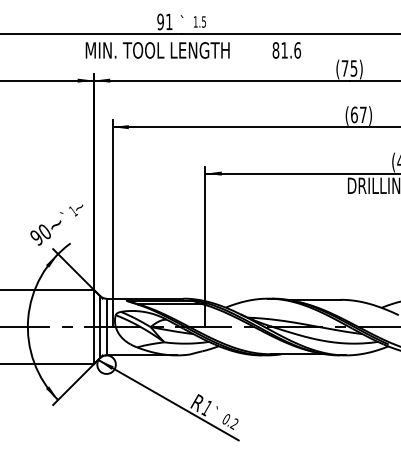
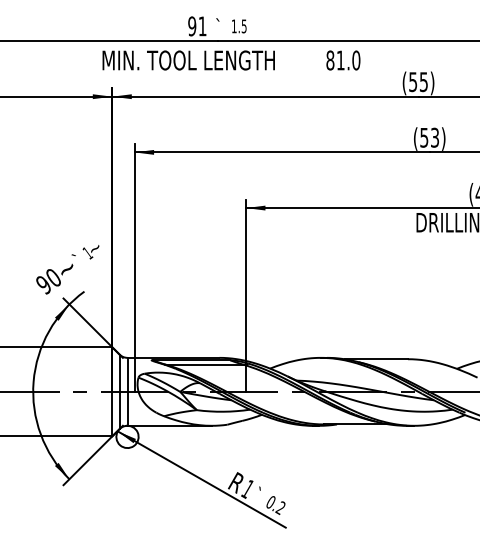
text: (297, 50) -> (356, 60), 81.6 -> 81.0
text: (345, 68) -> (413, 82), (75) -> (55)
text: (358, 114) -> (429, 137), (67) -> (53)

